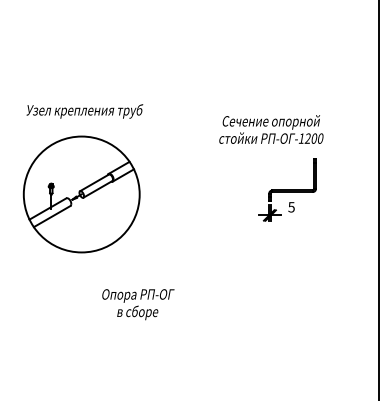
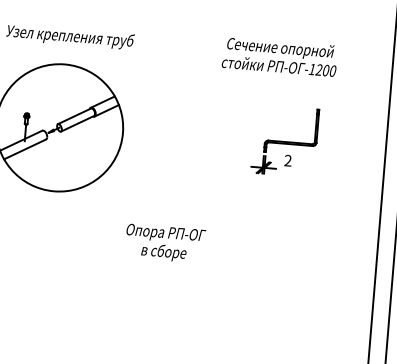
text: (271, 129) -> (280, 56), moved
text: (291, 207) -> (288, 161), 5 -> 2
text: (138, 304) -> (165, 243), moved

